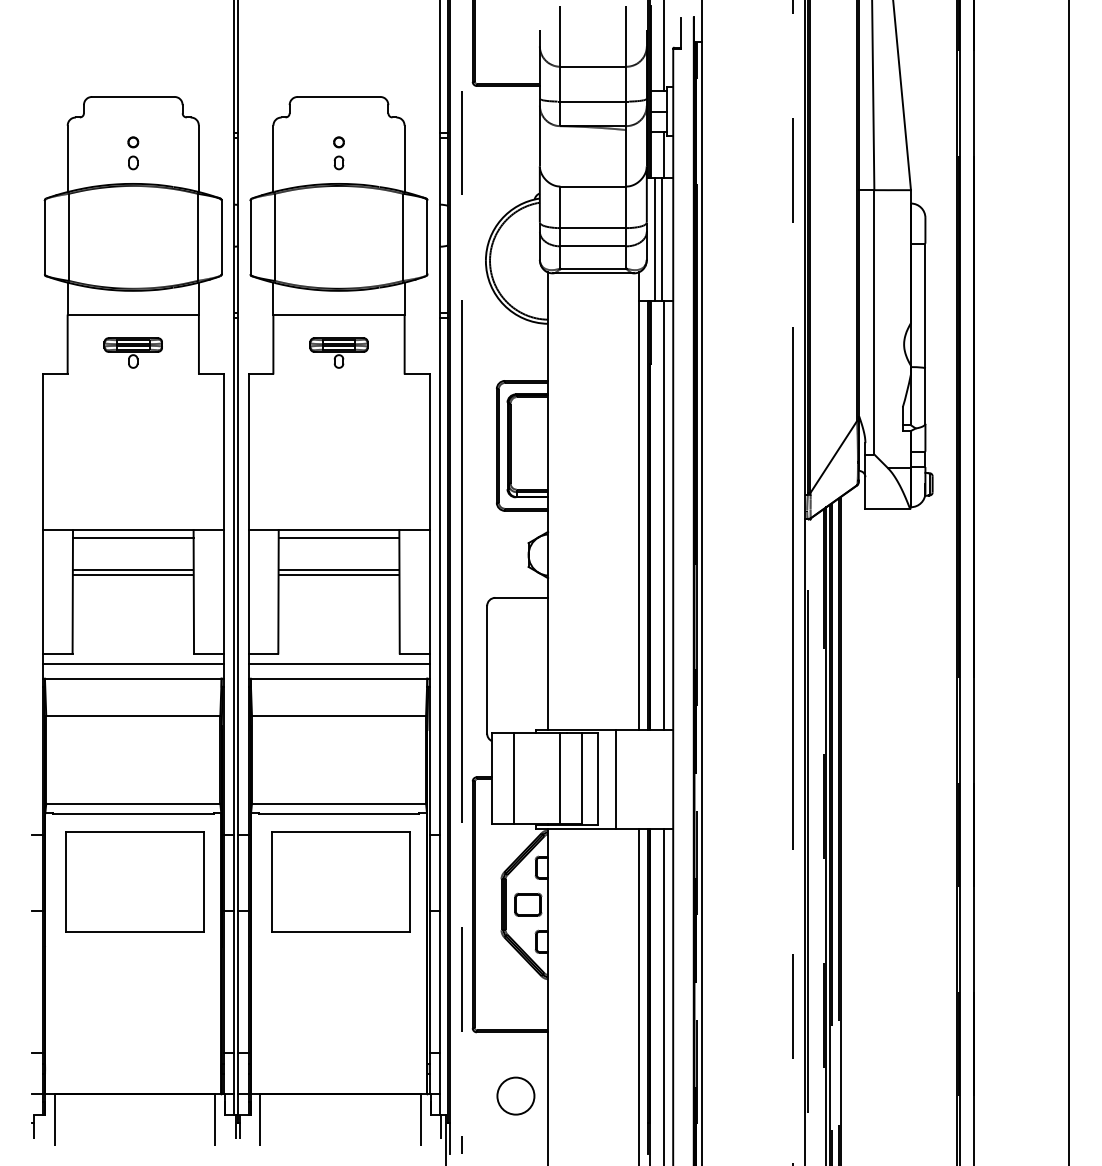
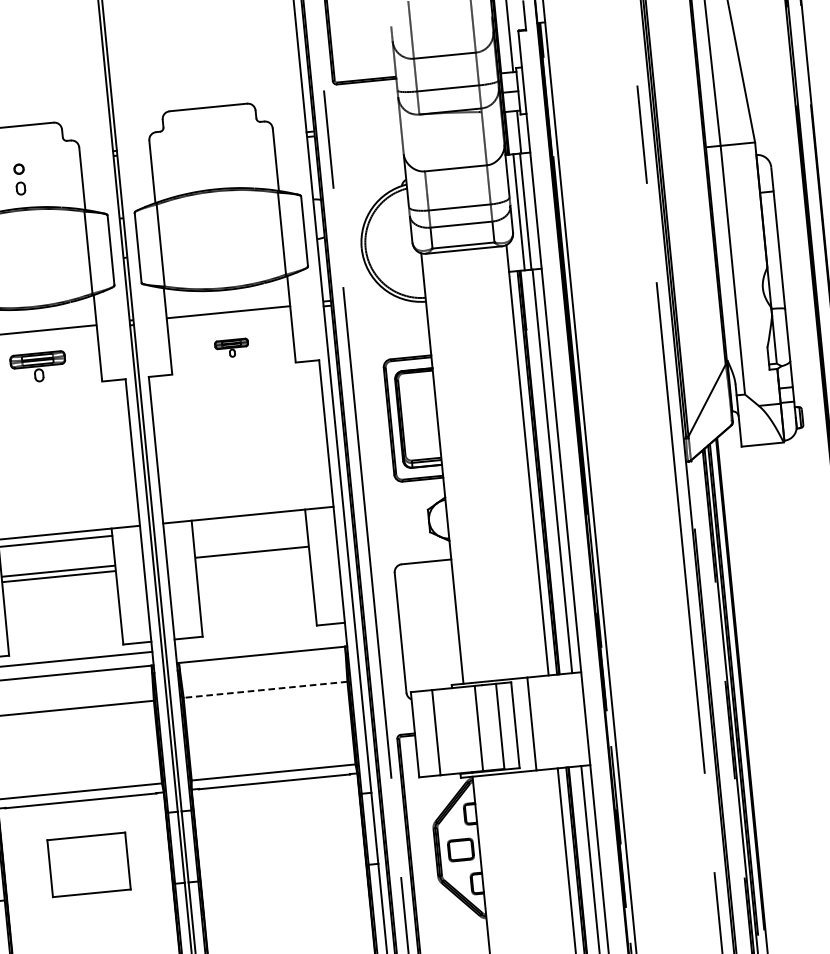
part: (338, 153) -> (213, 160), removed
part: (338, 352) -> (231, 347), size x0.6
line: (338, 537) -> (248, 522), removed
line: (338, 575) -> (252, 557), removed
line: (338, 664) -> (260, 641), removed
line: (338, 715) -> (264, 689), solid -> dashed
part: (134, 881) -> (88, 864), size x0.6
part: (340, 881) -> (282, 845), removed

